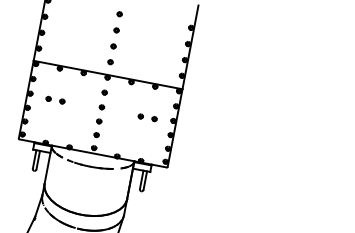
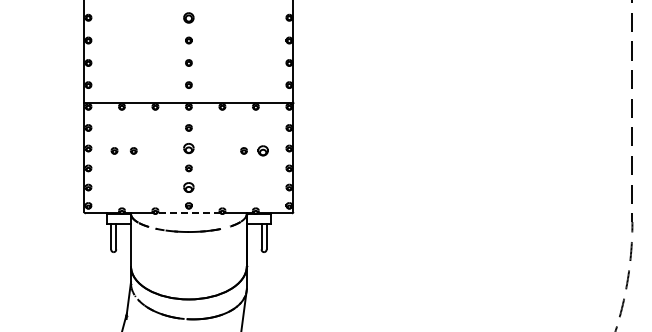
part: (119, 13) -> (188, 17), size x1.6
part: (101, 107) -> (188, 148), size x1.6
part: (154, 118) -> (263, 150), size x1.6
part: (96, 135) -> (188, 187), size x1.6
line: (92, 153) -> (188, 213), solid -> dashed

